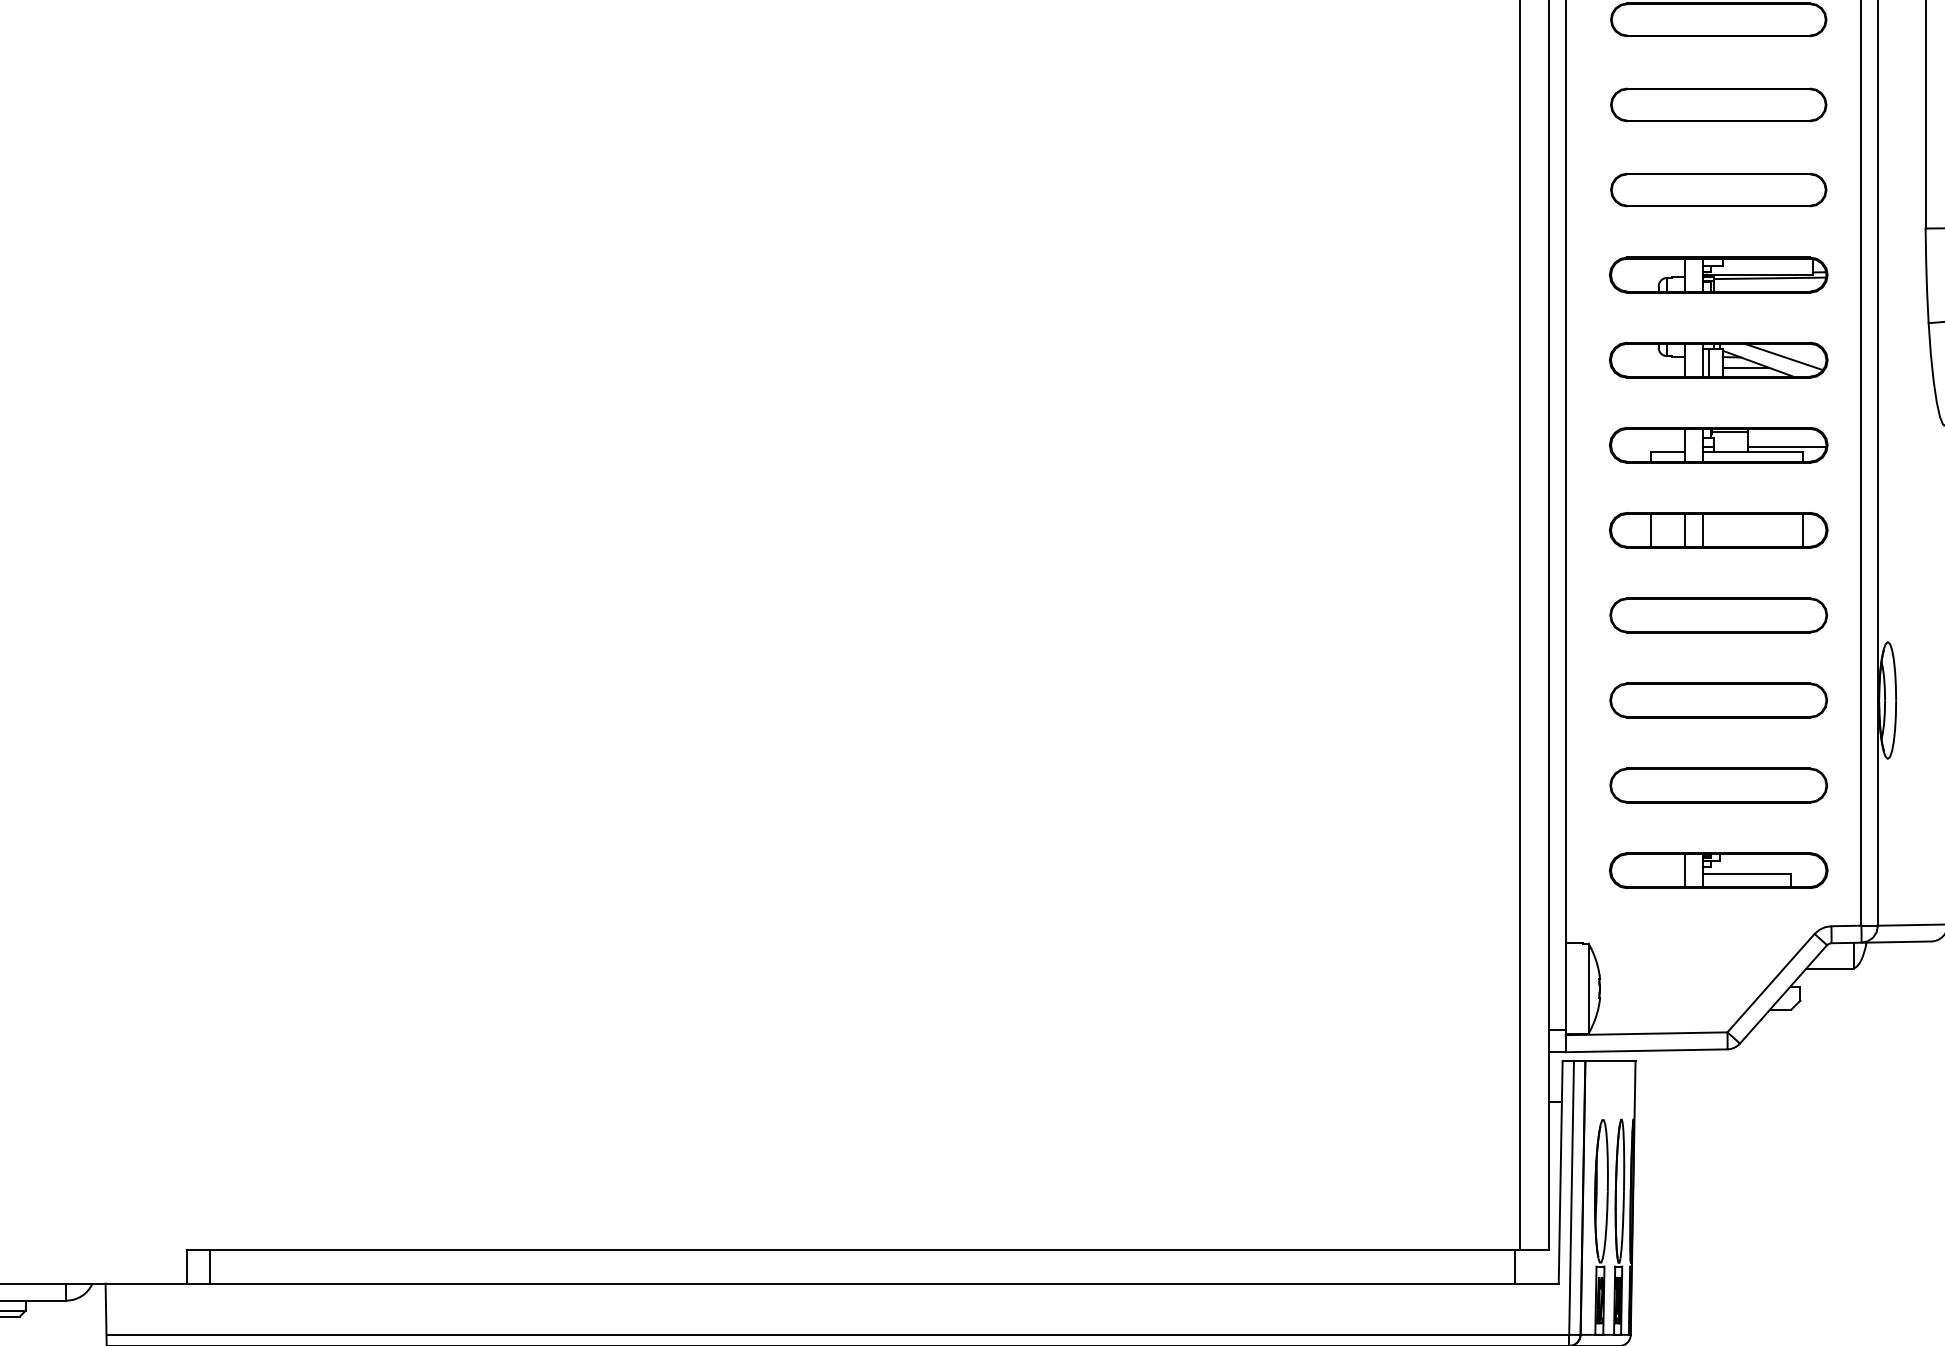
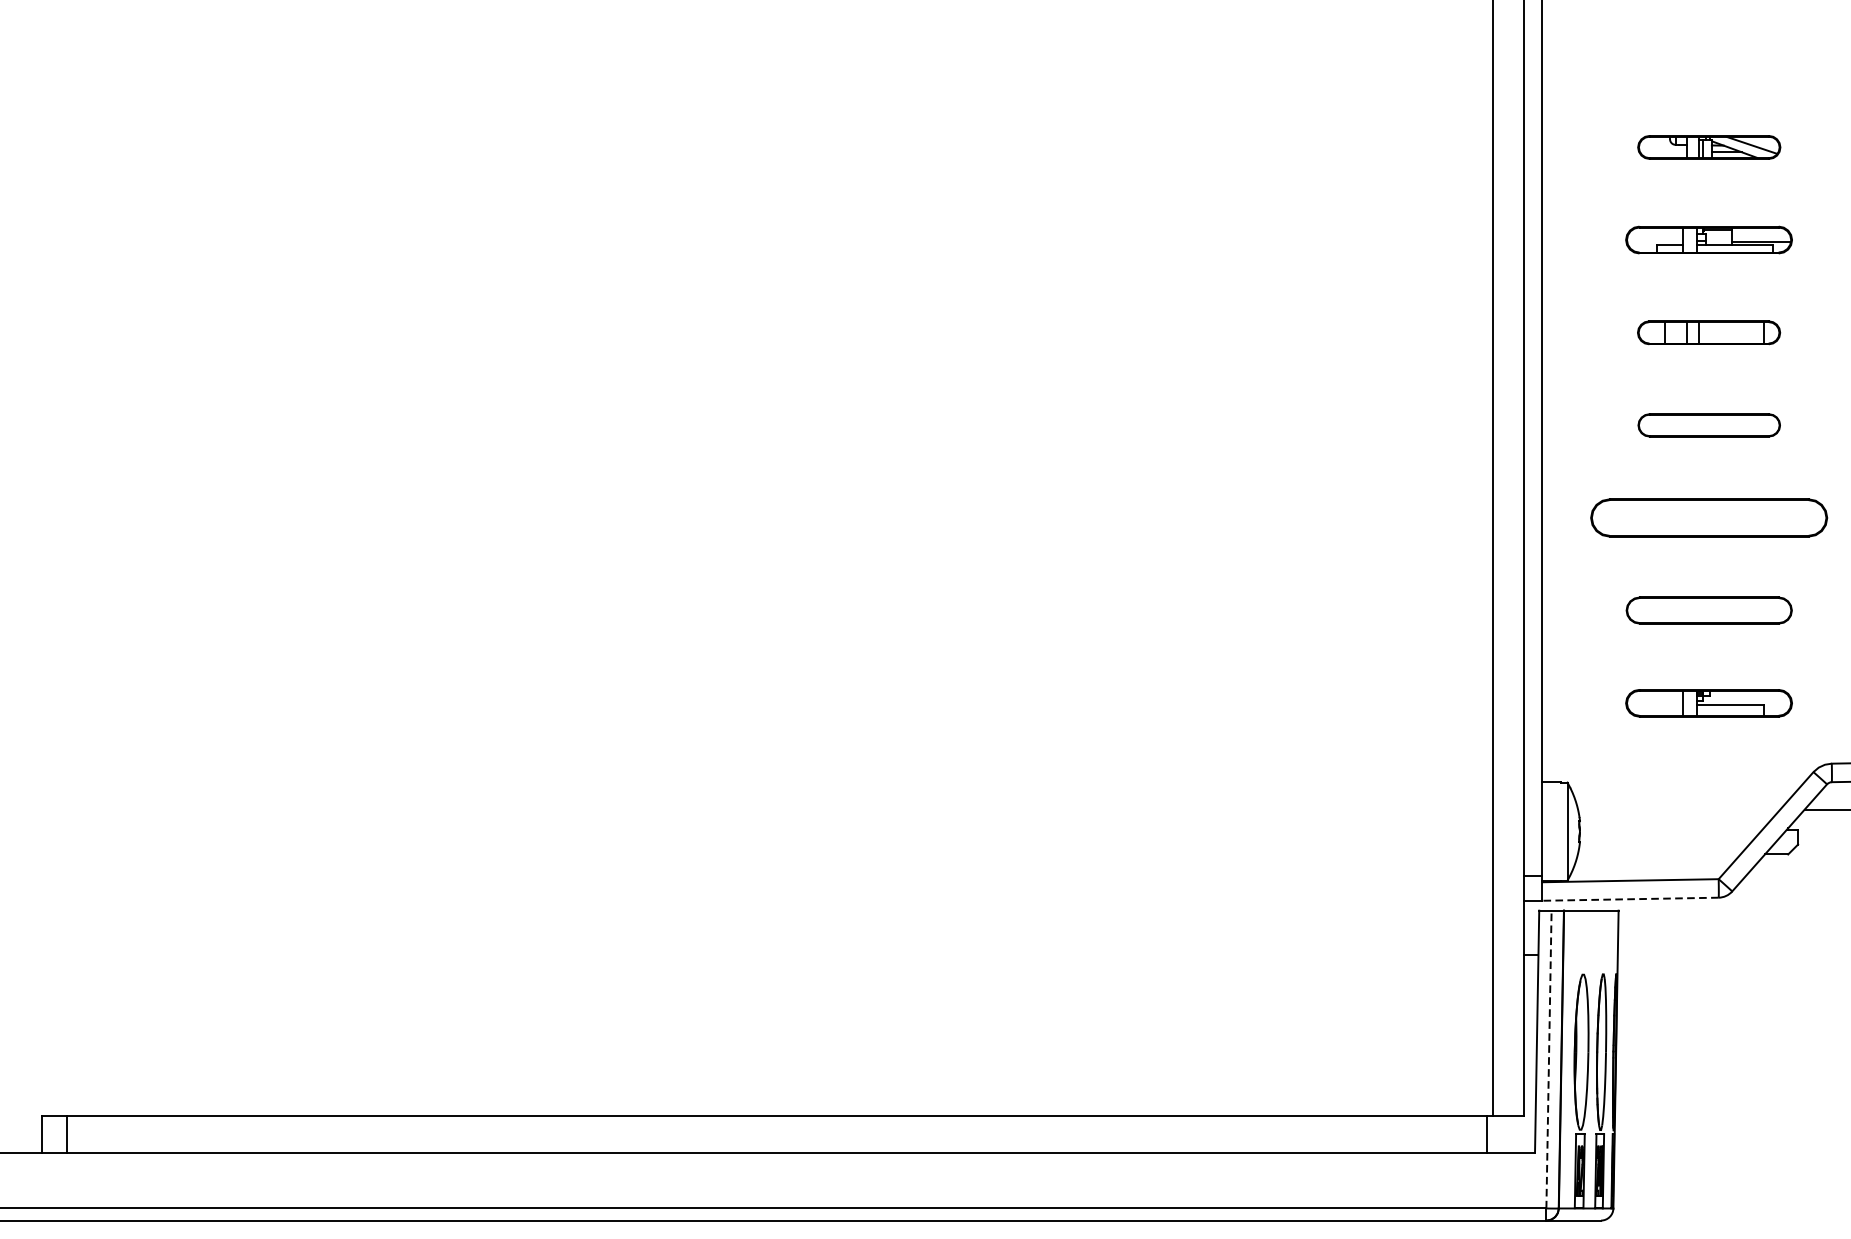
part: (1718, 274) -> (1708, 54), removed
part: (1718, 359) -> (1708, 146), size x0.6
part: (1718, 444) -> (1708, 239), size x0.7
part: (1718, 530) -> (1708, 332), size x0.6
part: (1718, 615) -> (1708, 425), size x0.6
part: (1718, 785) -> (1708, 610), size x0.7
part: (1718, 870) -> (1708, 702), size x0.7
line: (1646, 1050) -> (1630, 898), solid -> dashed
line: (1571, 1198) -> (1548, 1060), solid -> dashed

